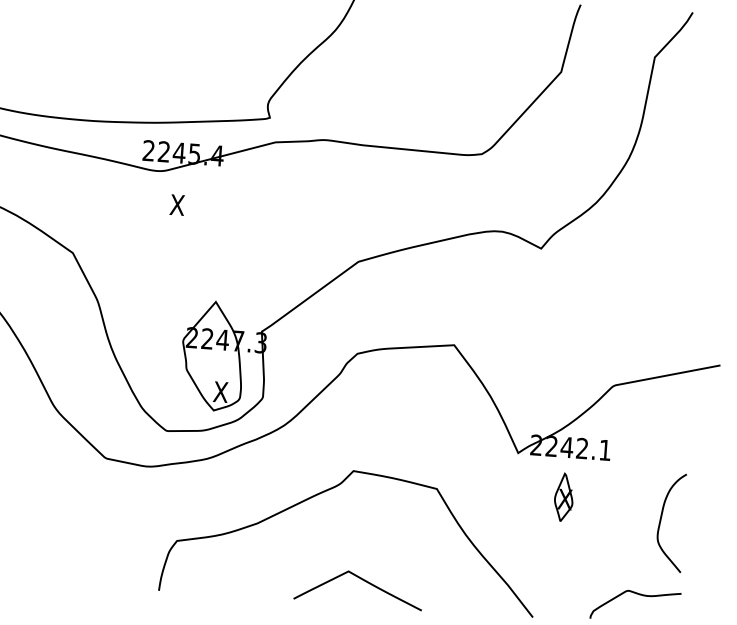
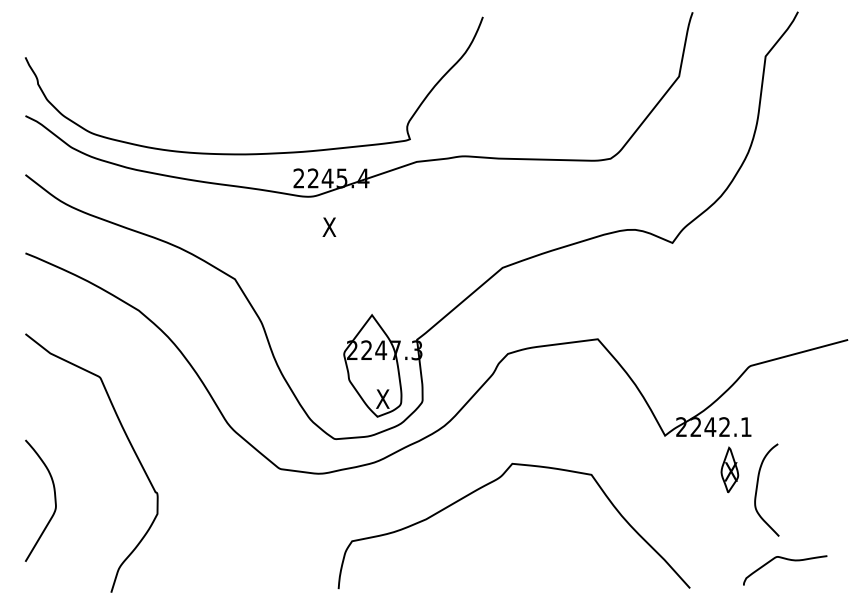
part: (563, 496) -> (729, 469), moved
curve: (661, 521) -> (757, 489), moved
curve: (361, 580) -> (527, 565), removed

